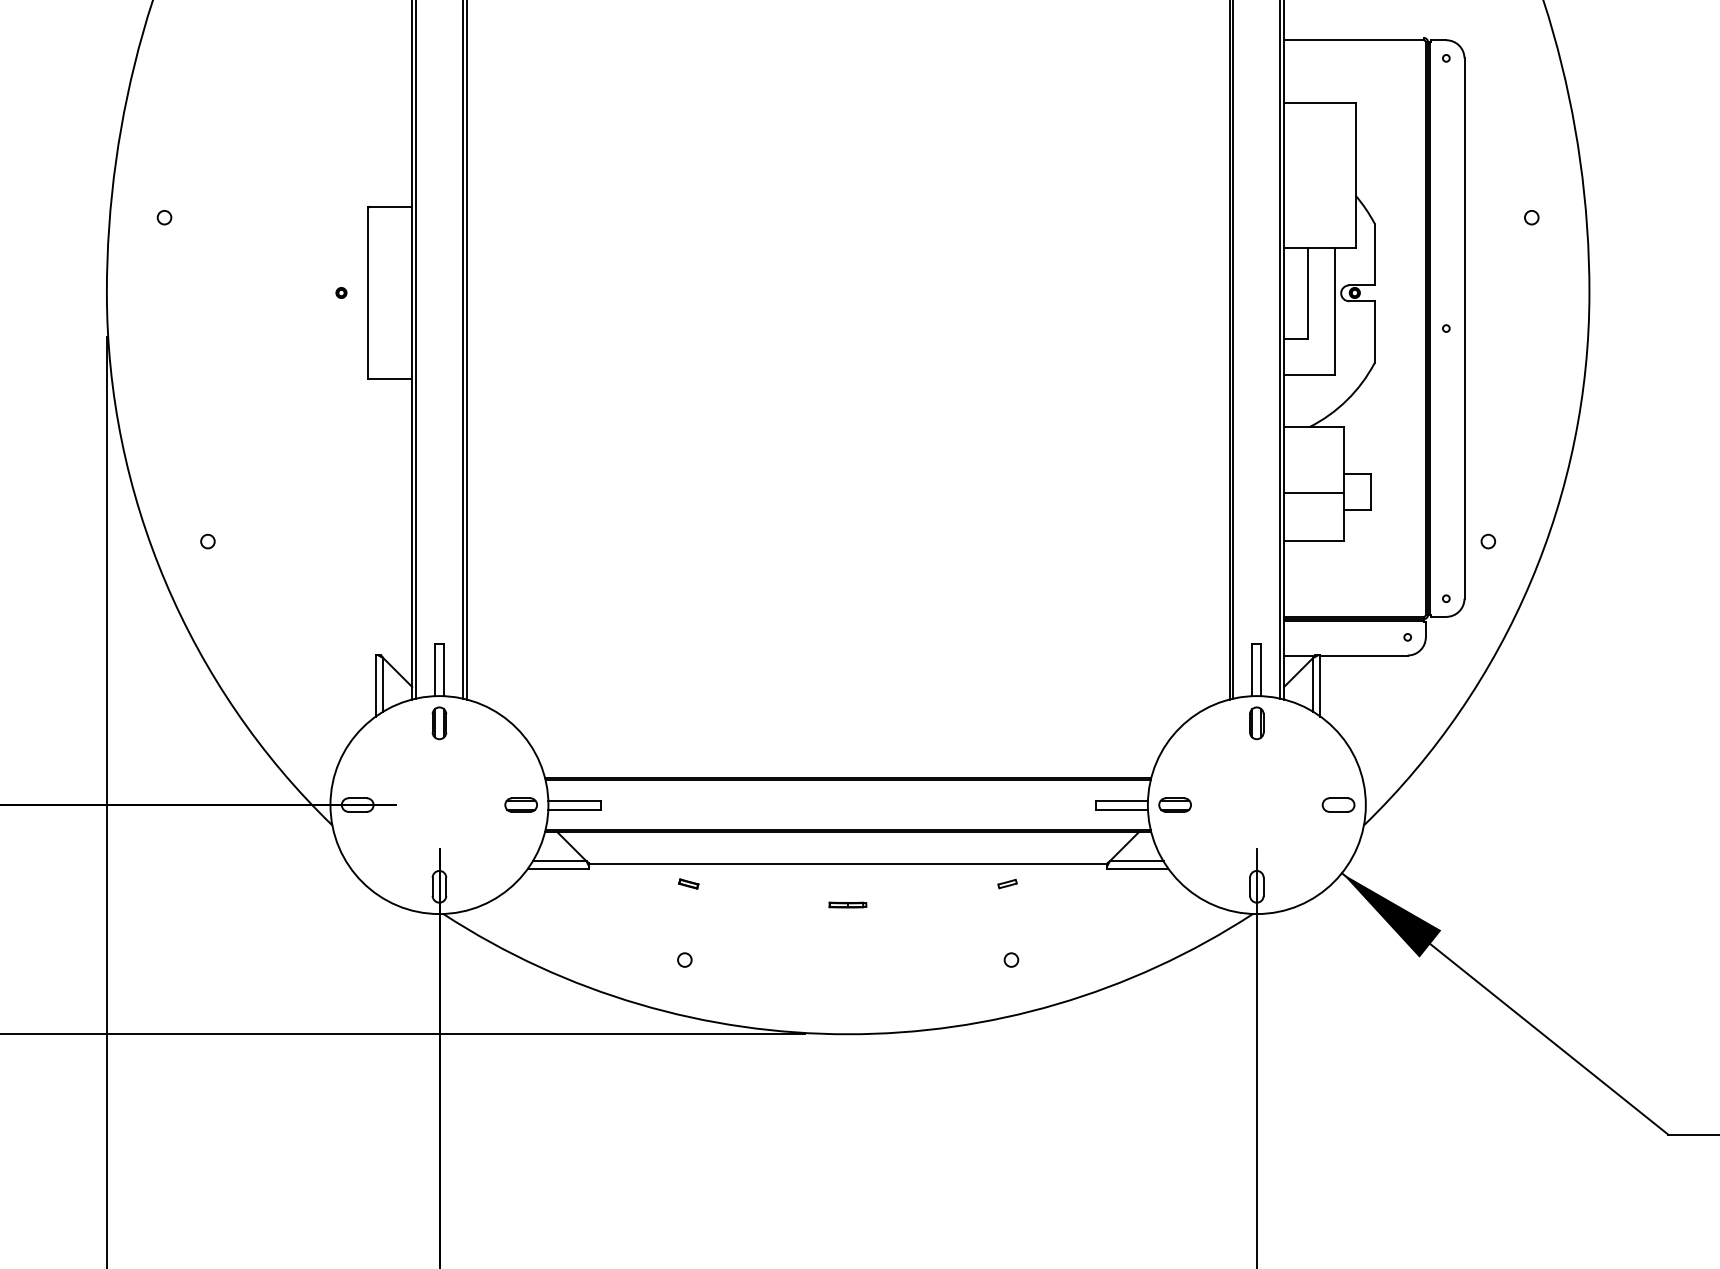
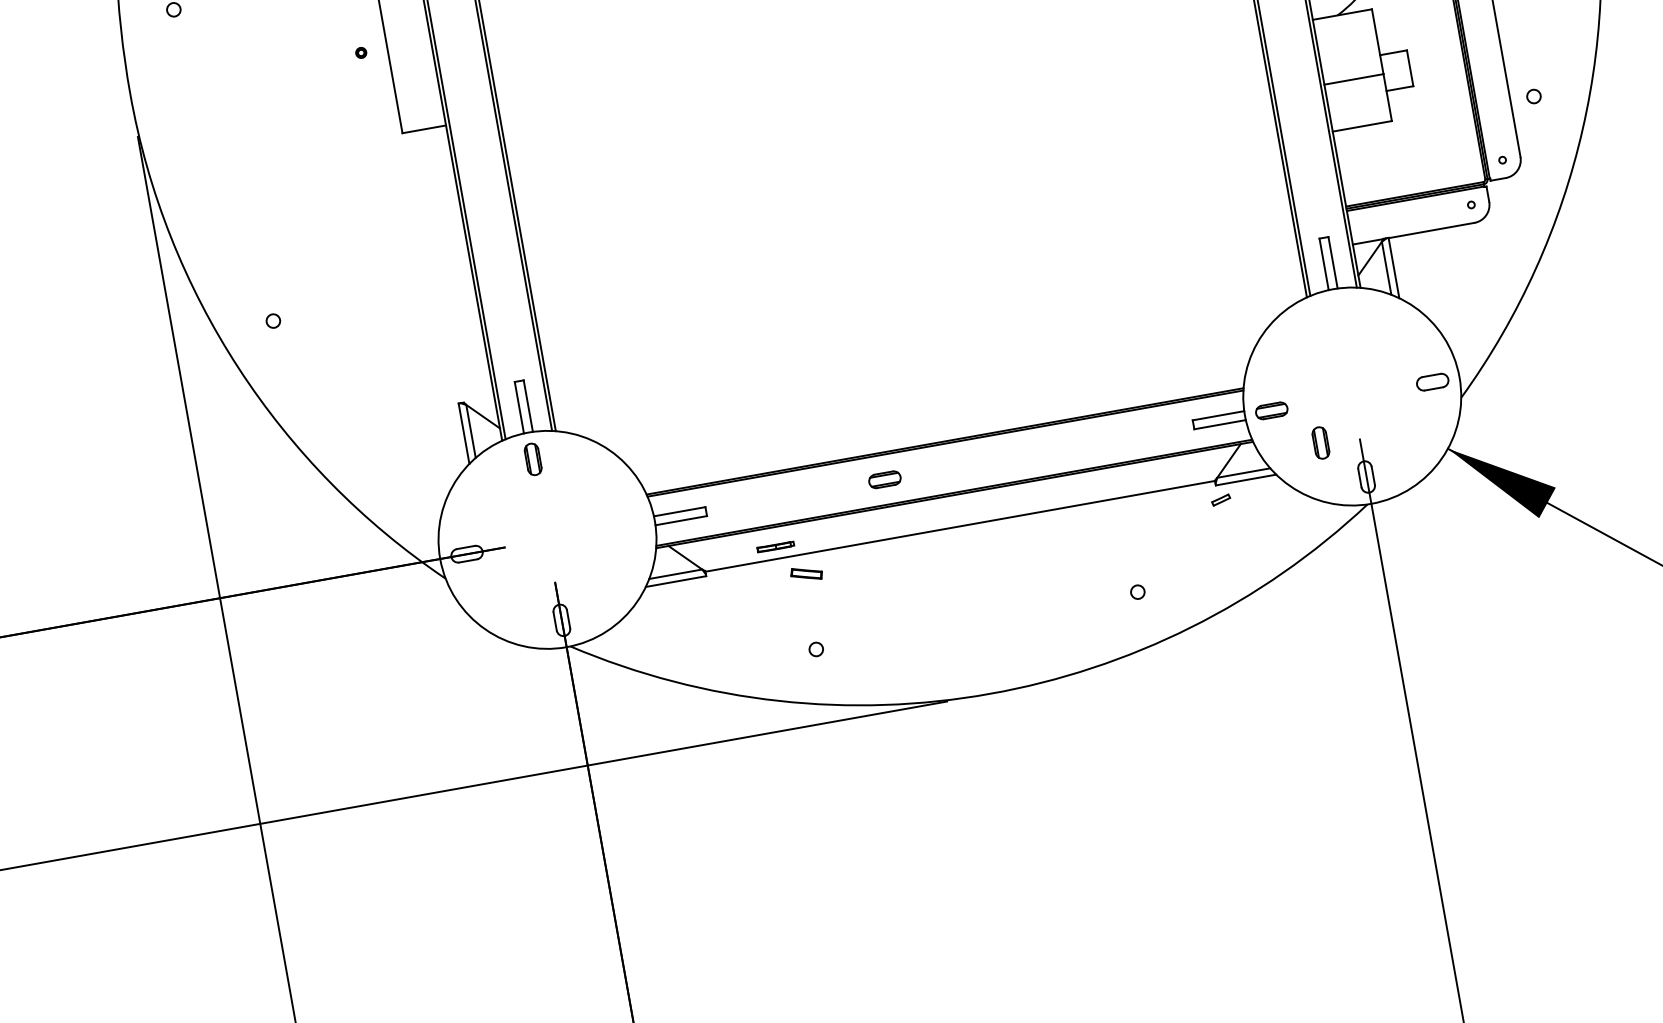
part: (1256, 723) -> (1320, 443), moved
part: (520, 804) -> (884, 479), moved
part: (688, 883) -> (806, 573), size x1.6
part: (1007, 883) -> (1220, 499), moved
part: (847, 904) -> (775, 546), moved

